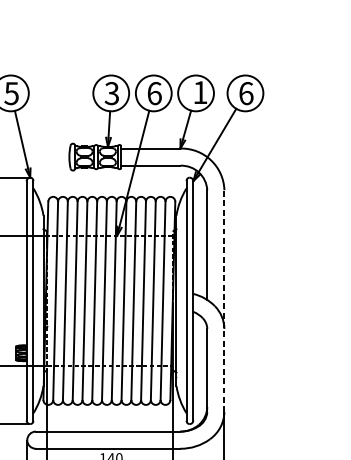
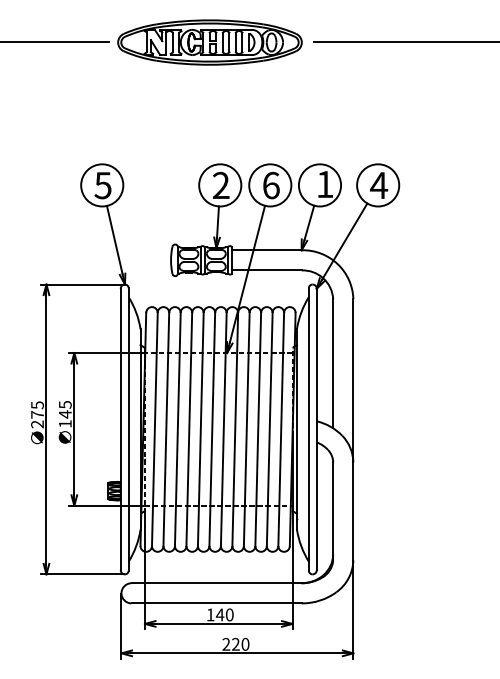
text: (111, 93) -> (220, 185), 3 -> 2
text: (246, 93) -> (379, 185), 6 -> 4
line: (224, 300) -> (353, 429), dashed -> solid

